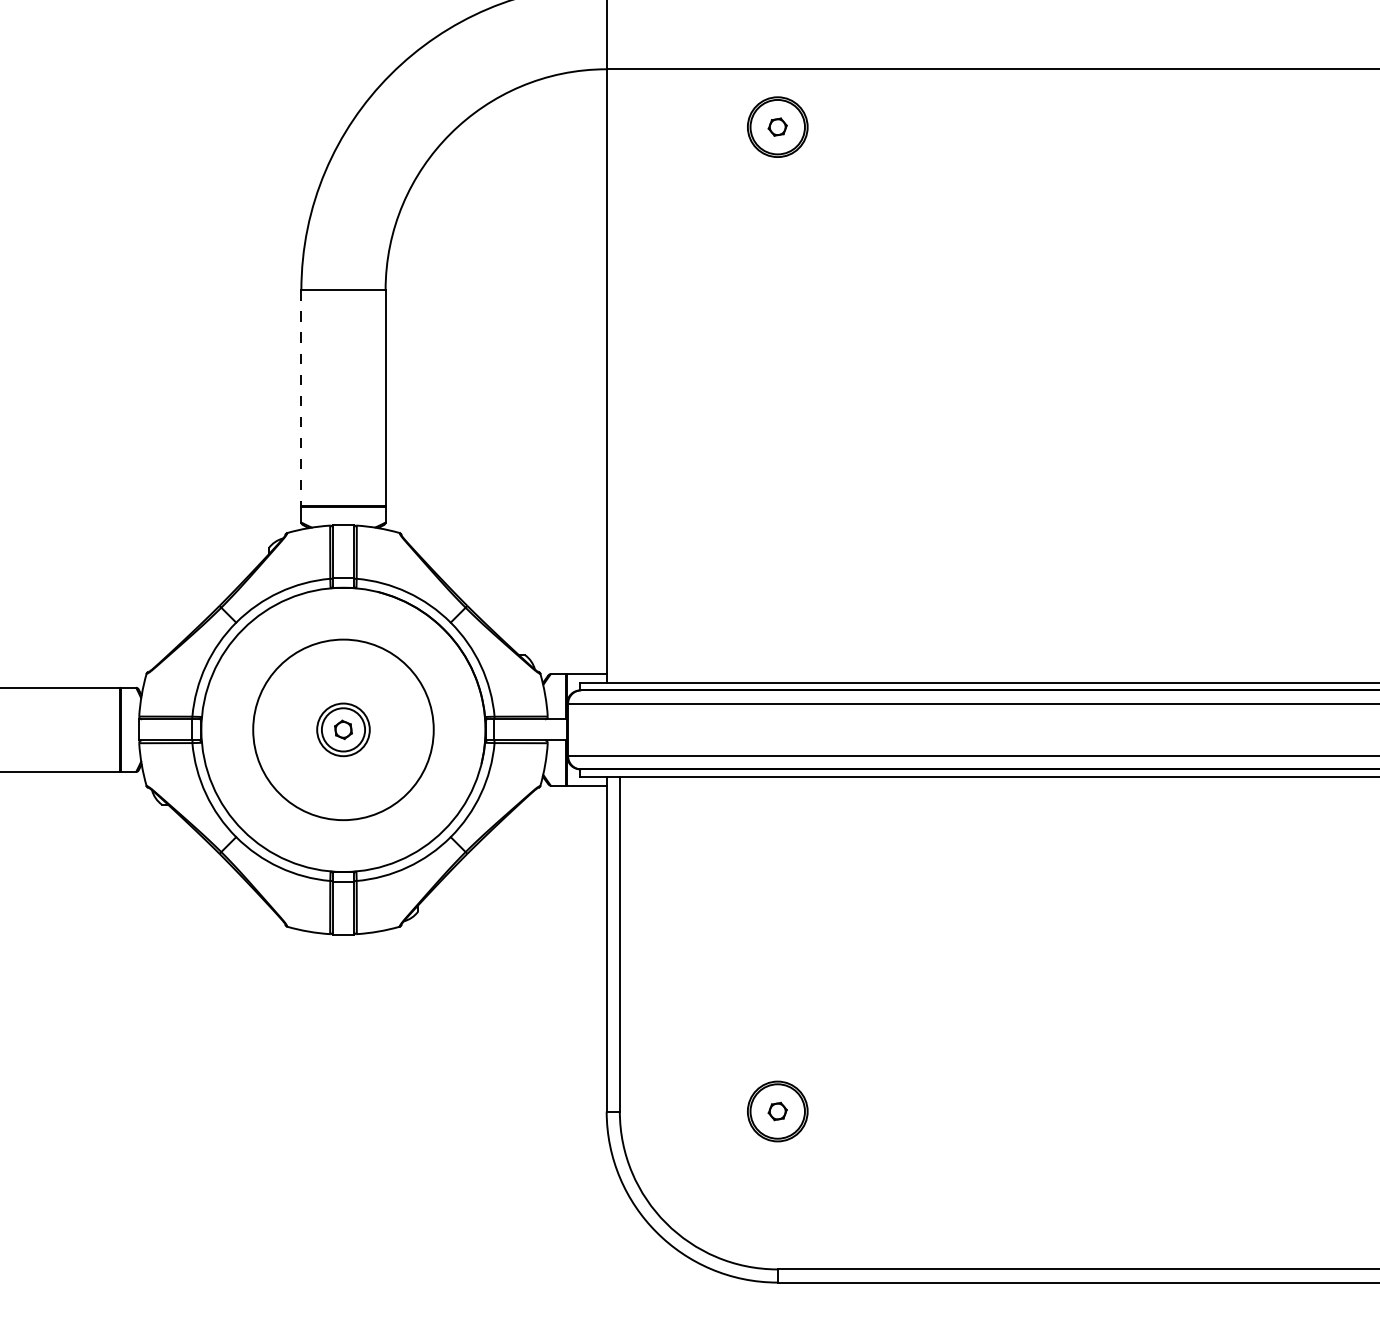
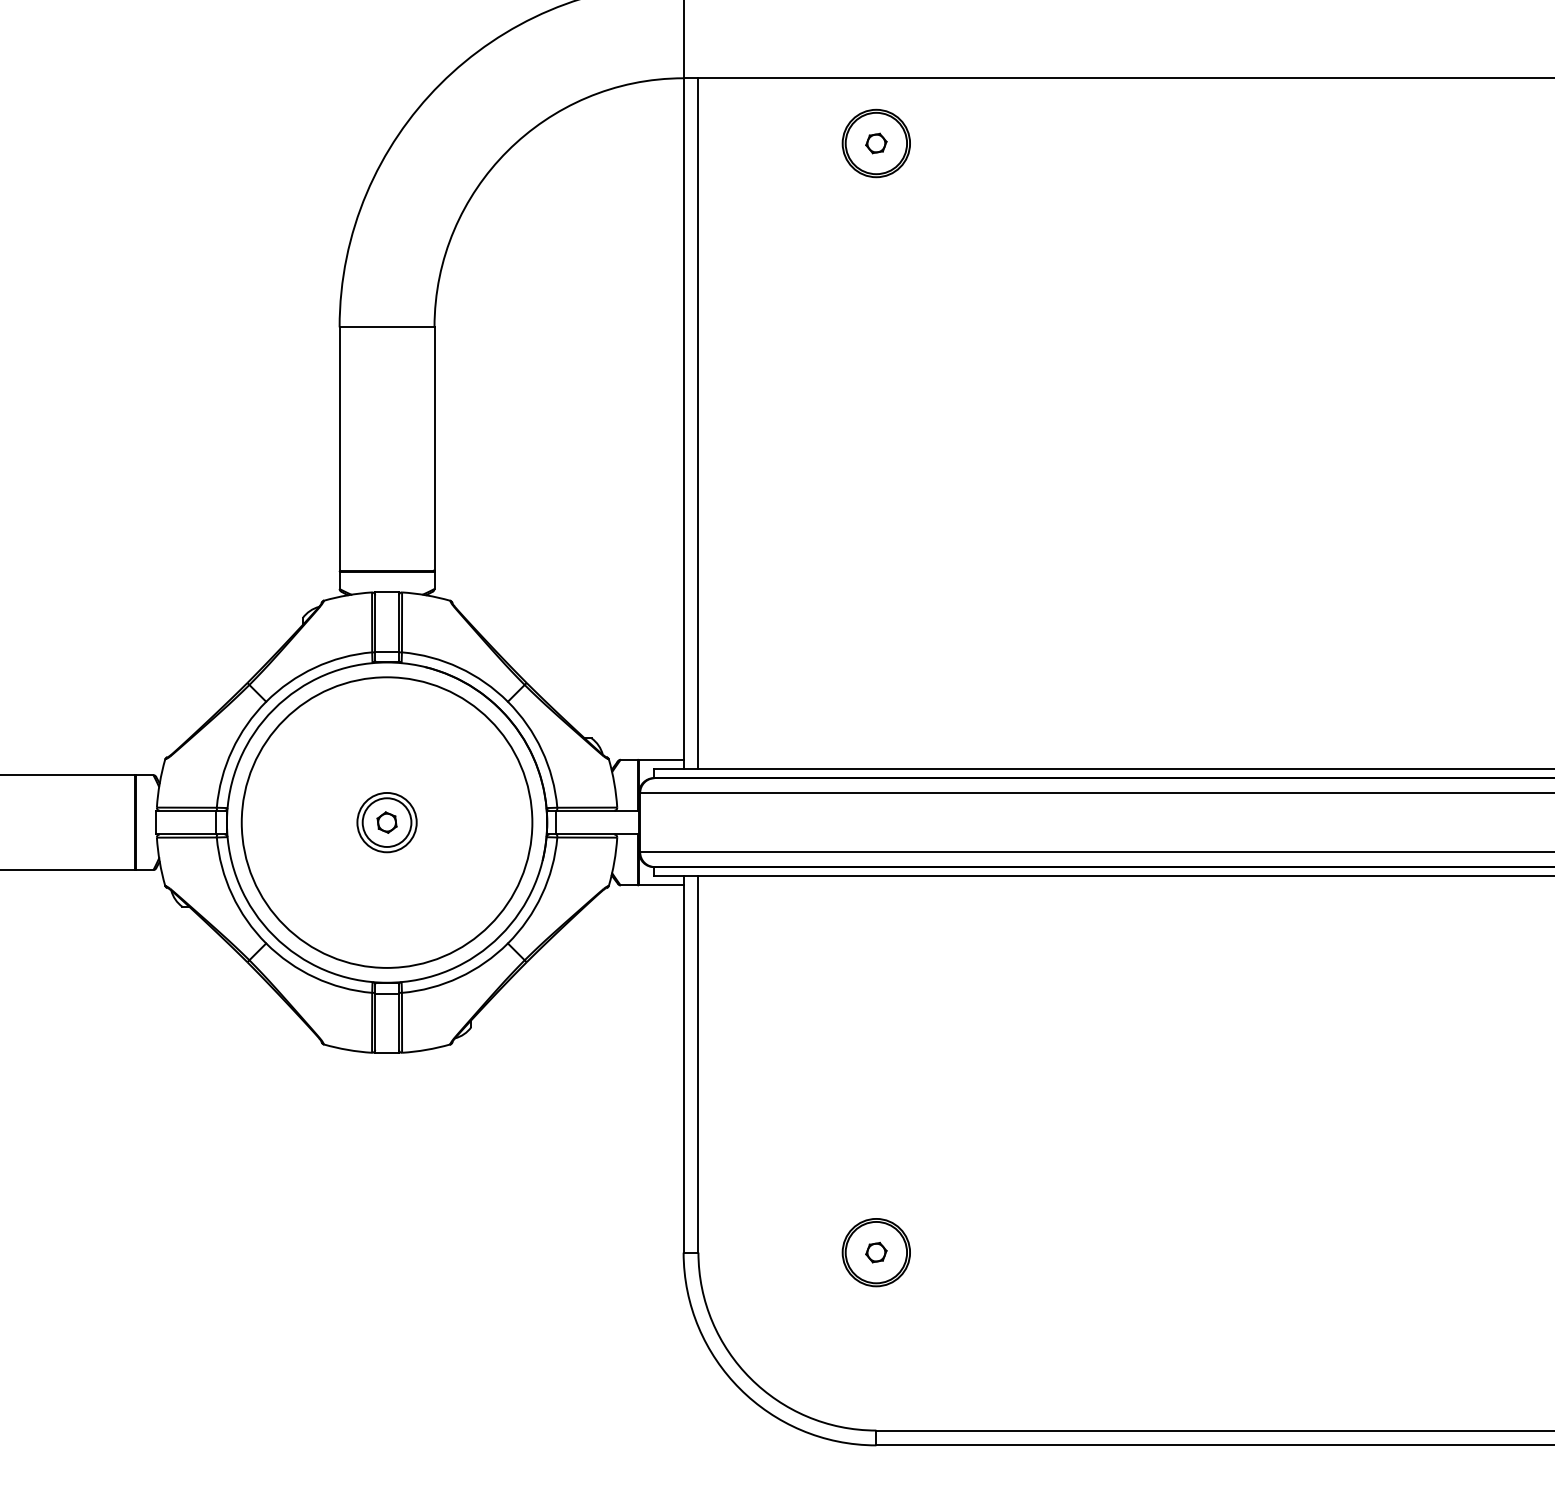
line: (619, 375) -> (698, 423), added
line: (301, 397) -> (339, 448), dashed -> solid
circle: (342, 729) -> (386, 822), size x1.43

